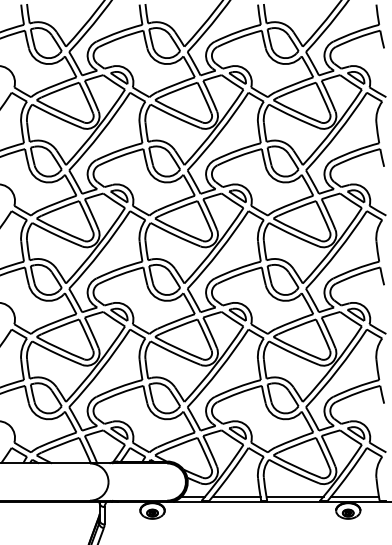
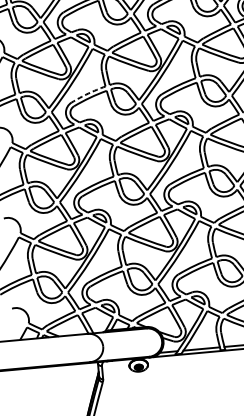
arc: (119, 150) -> (88, 93), solid -> dashed

